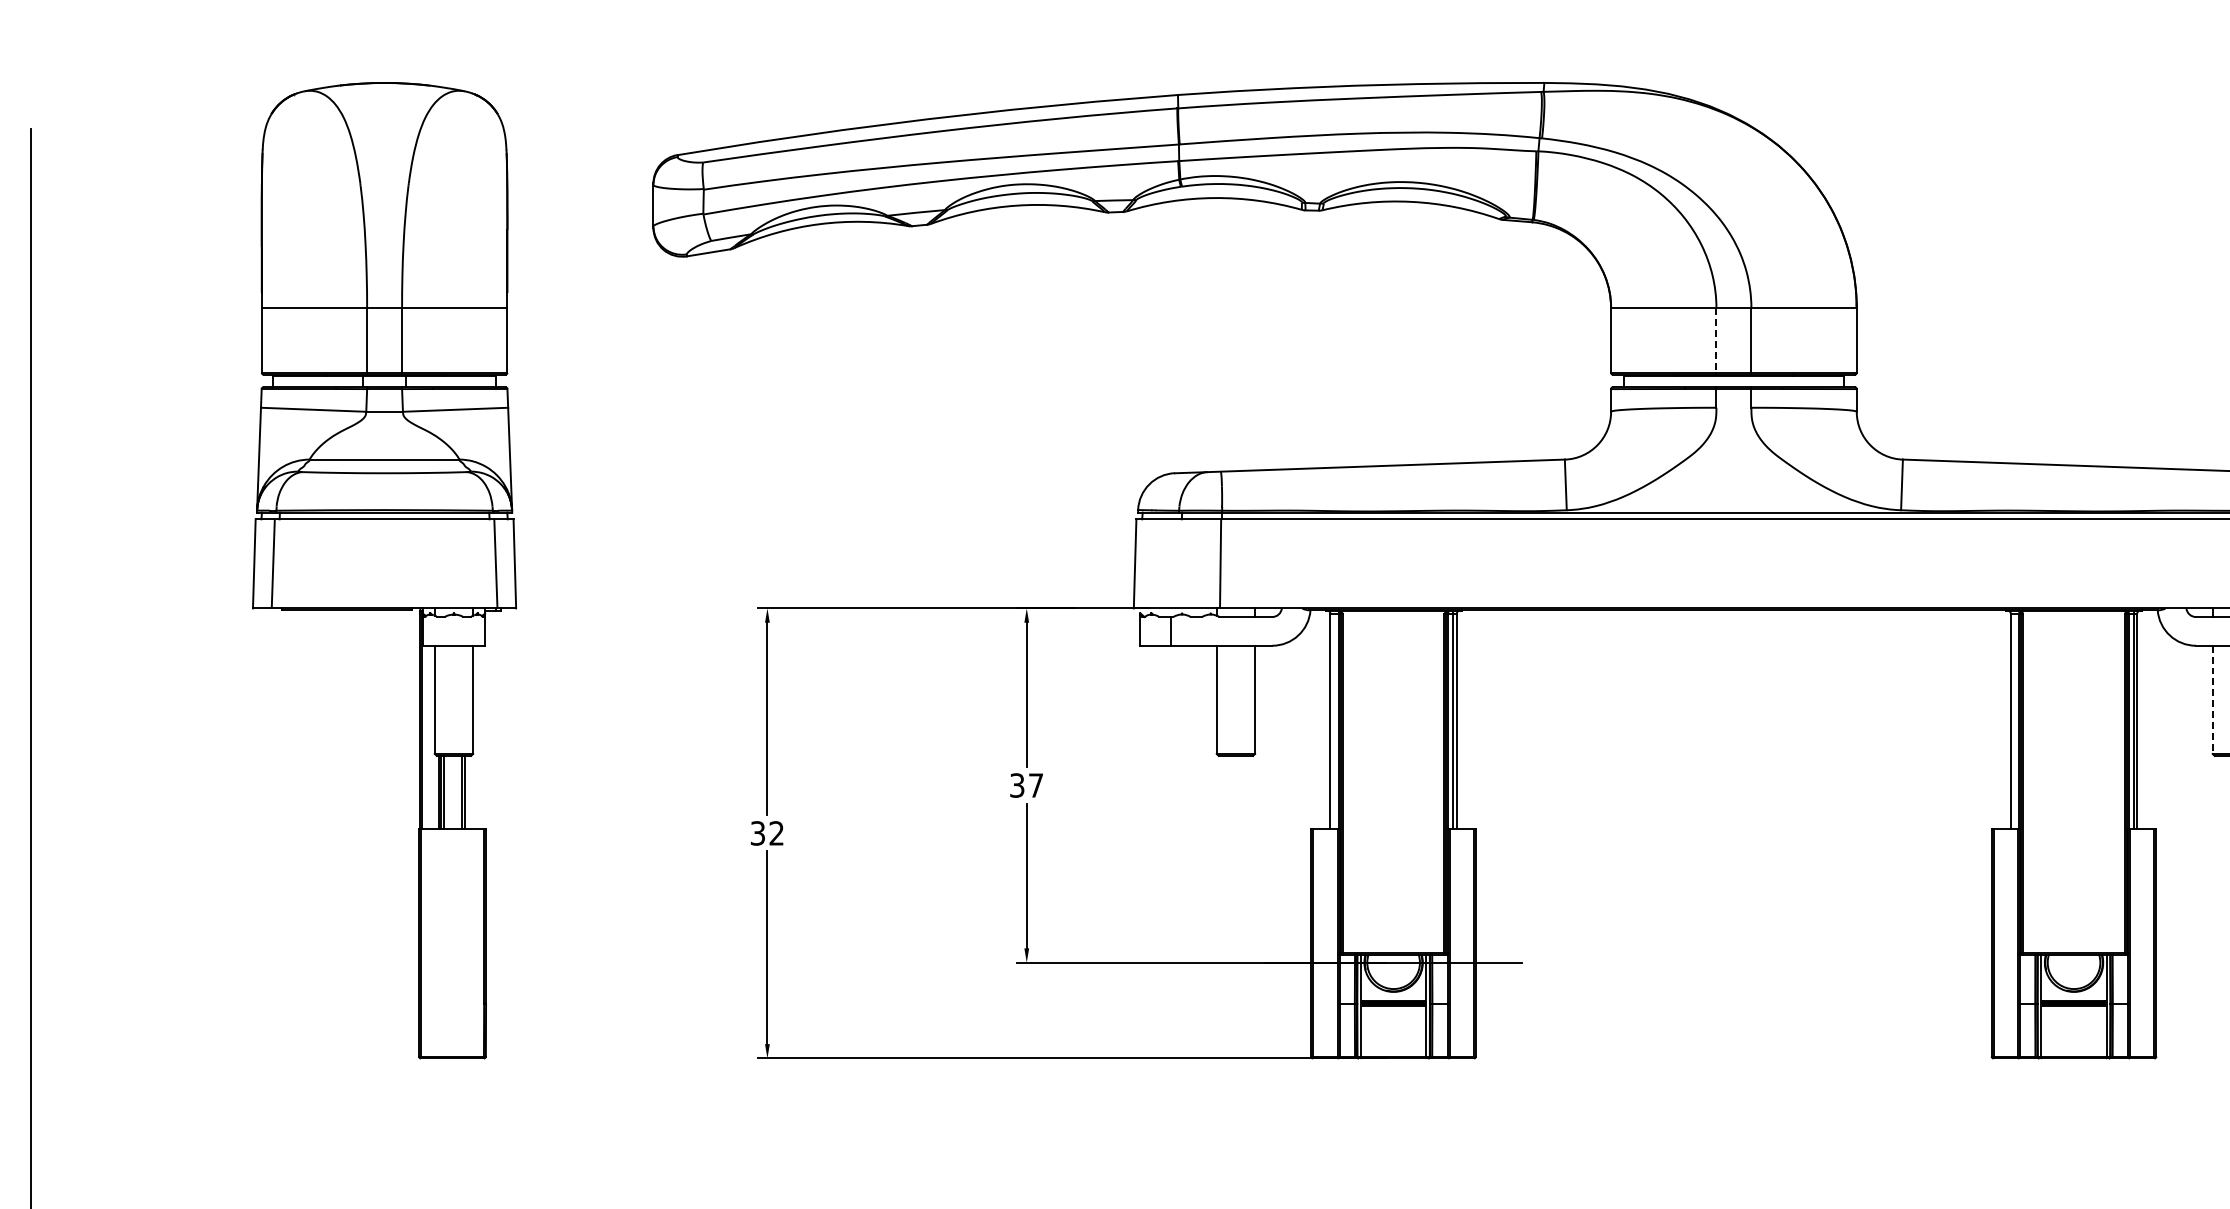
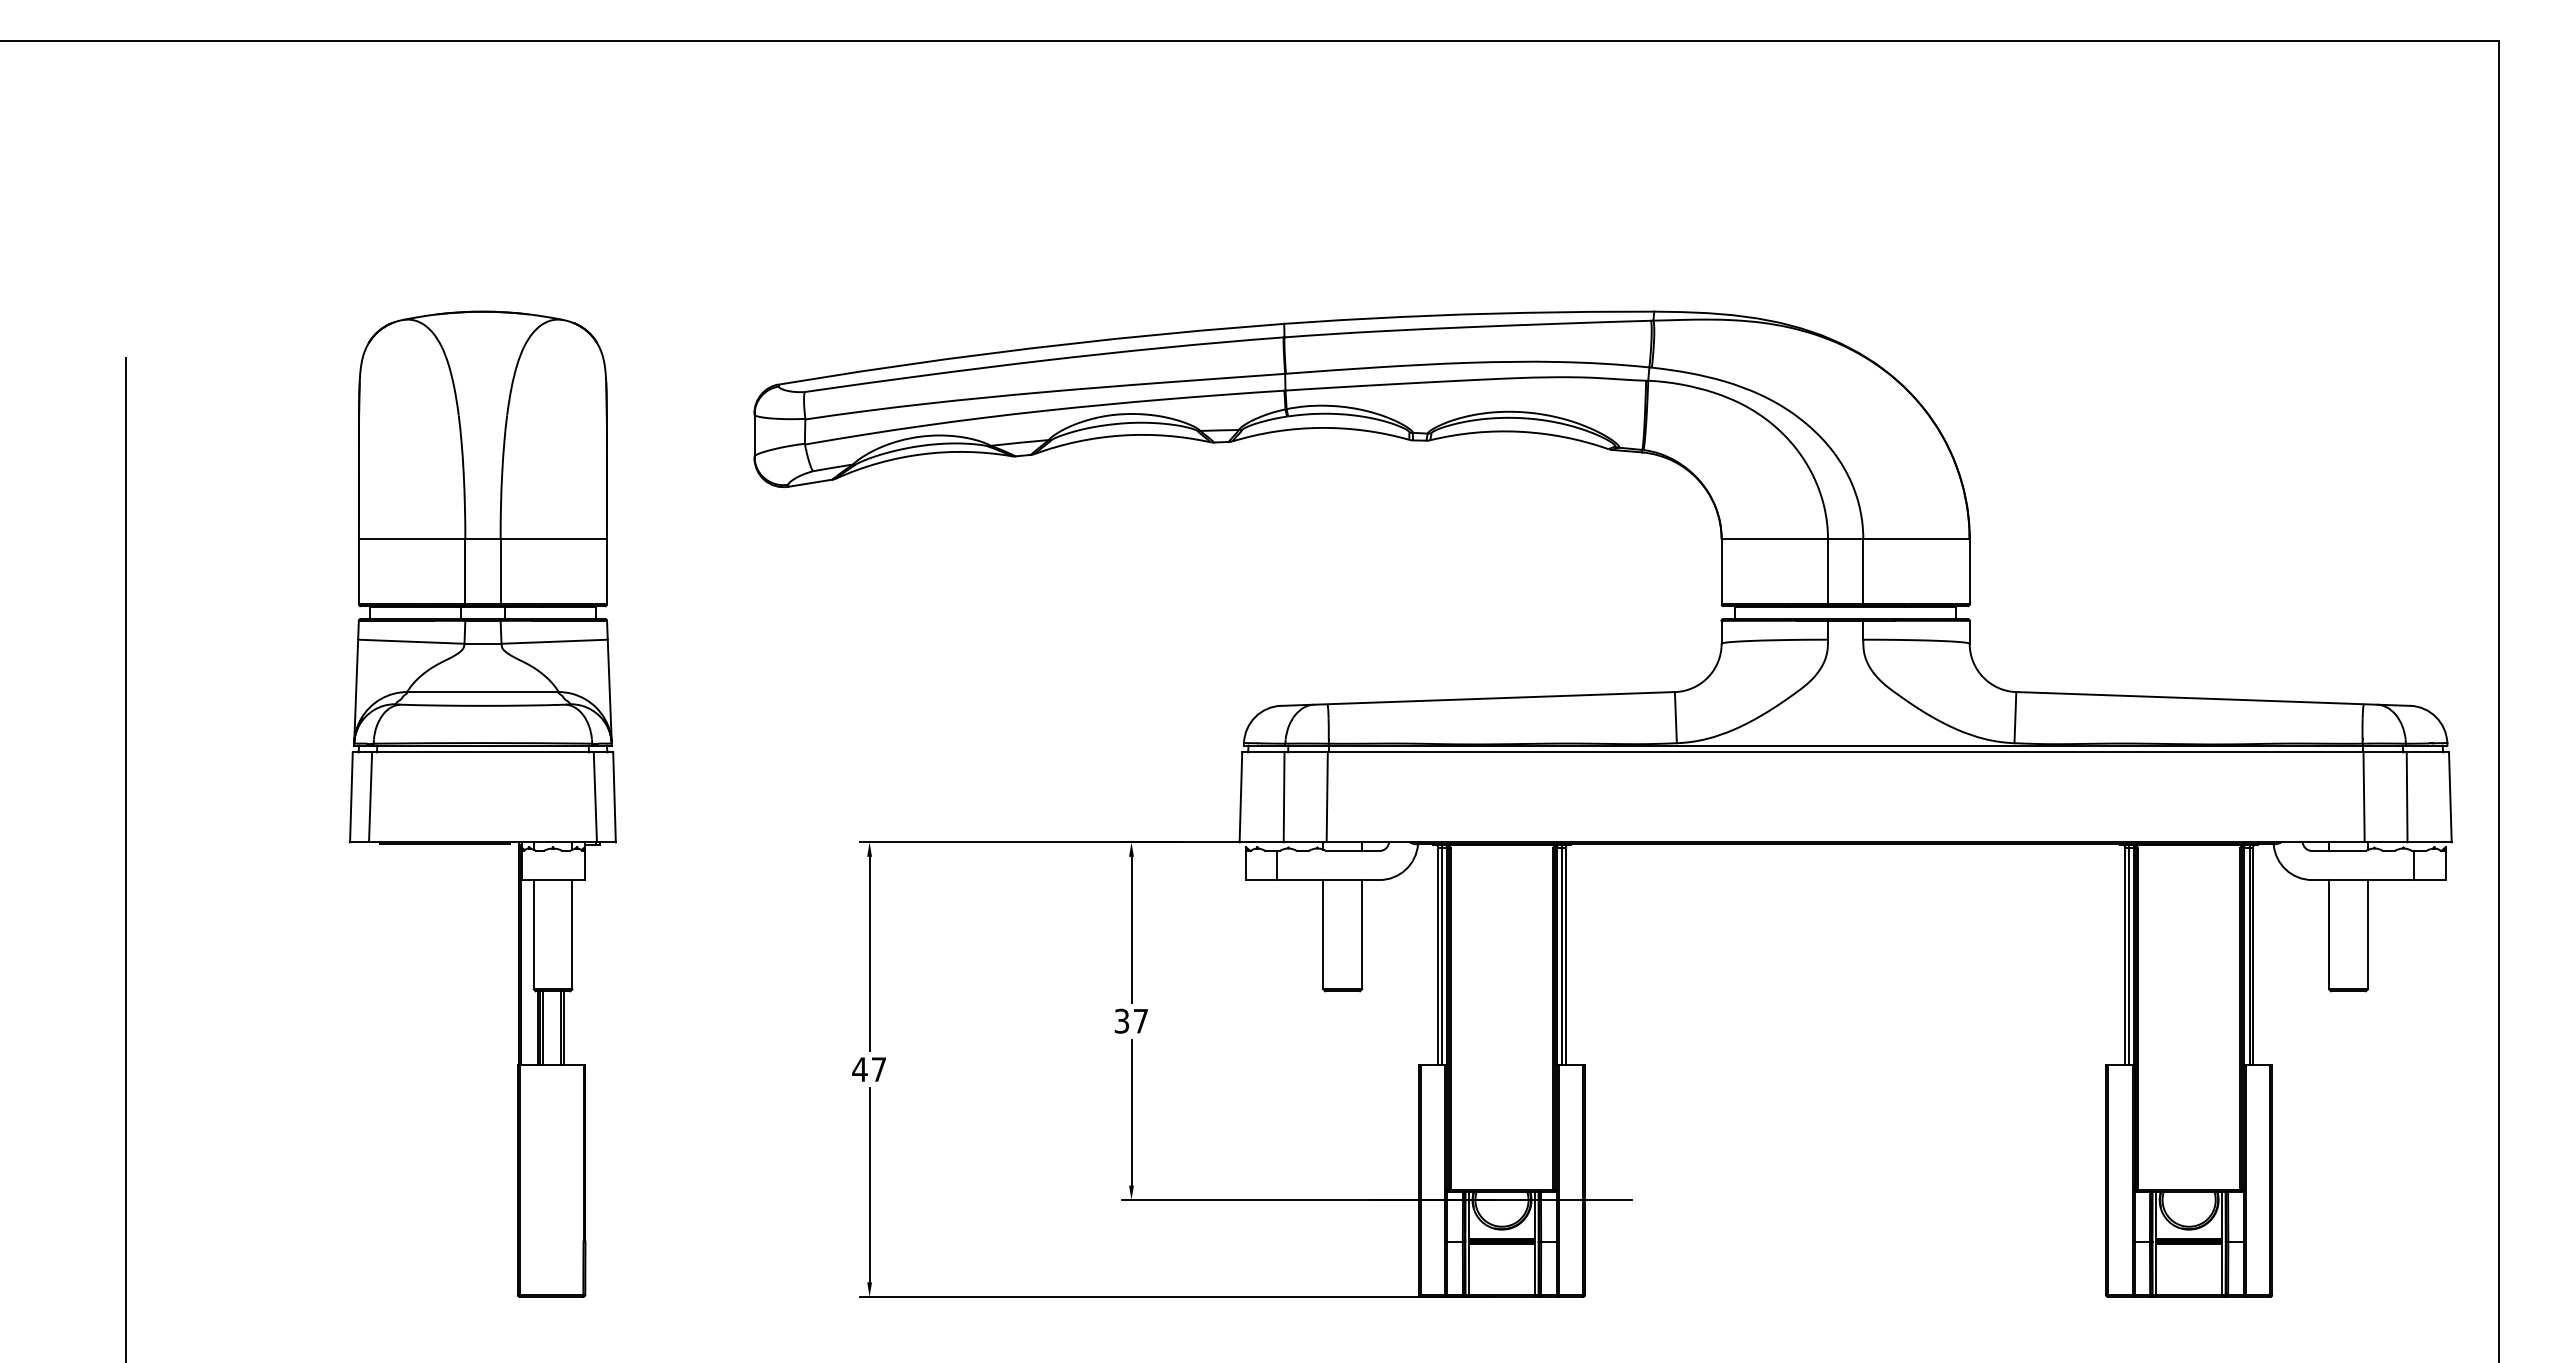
line: (1716, 340) -> (1828, 571), dashed -> solid
line: (1177, 564) -> (1283, 797), added
line: (2213, 699) -> (2329, 934), dashed -> solid
line: (1333, 719) -> (1441, 954), added
line: (2013, 719) -> (2128, 954), added
text: (766, 833) -> (868, 1069), 32 -> 47

